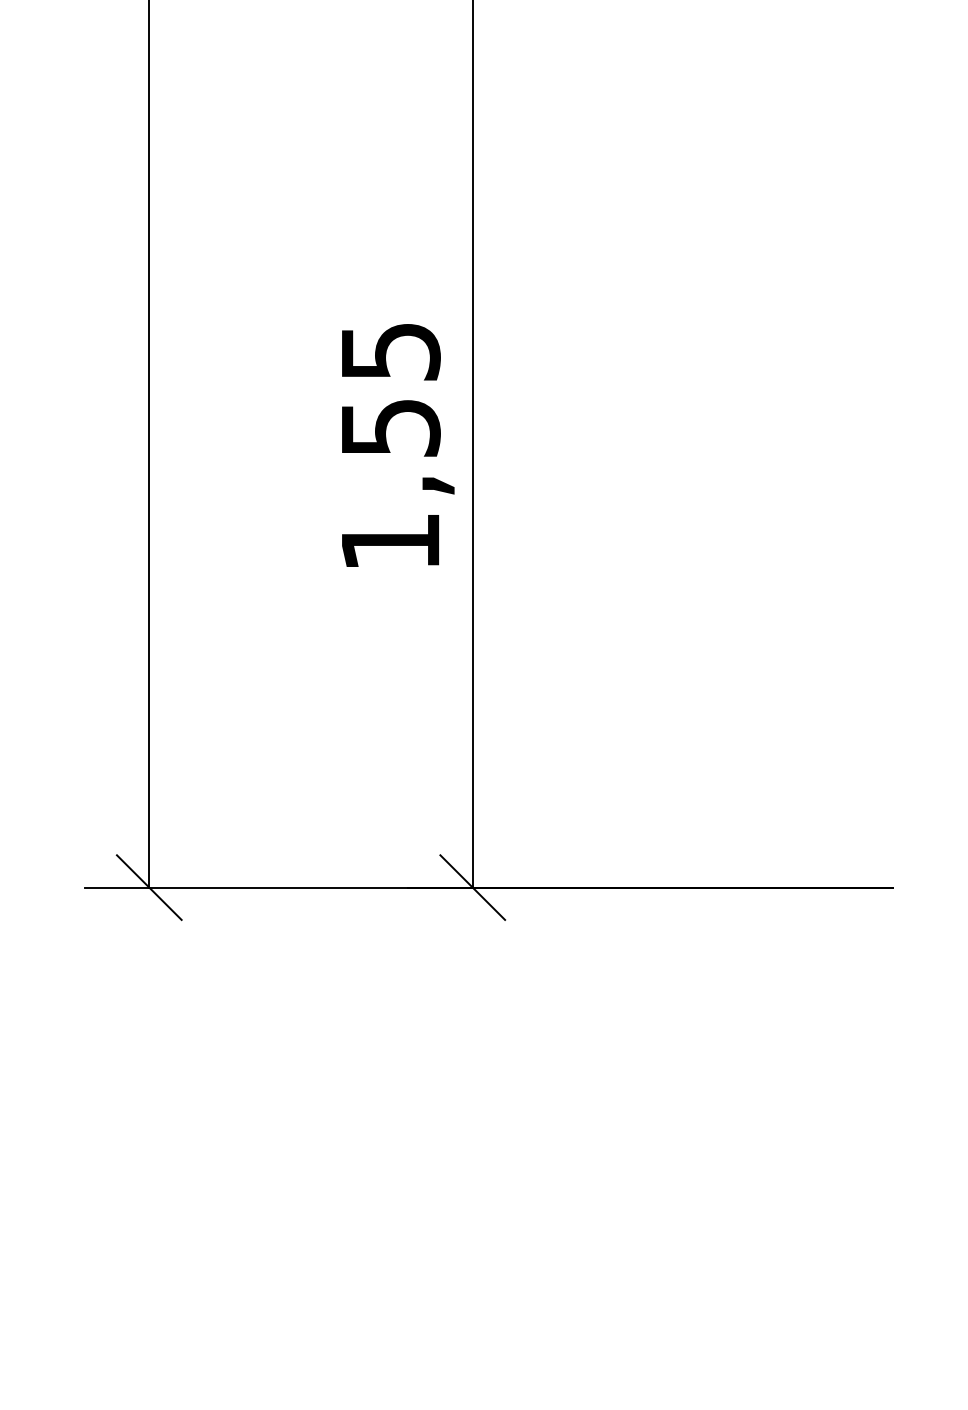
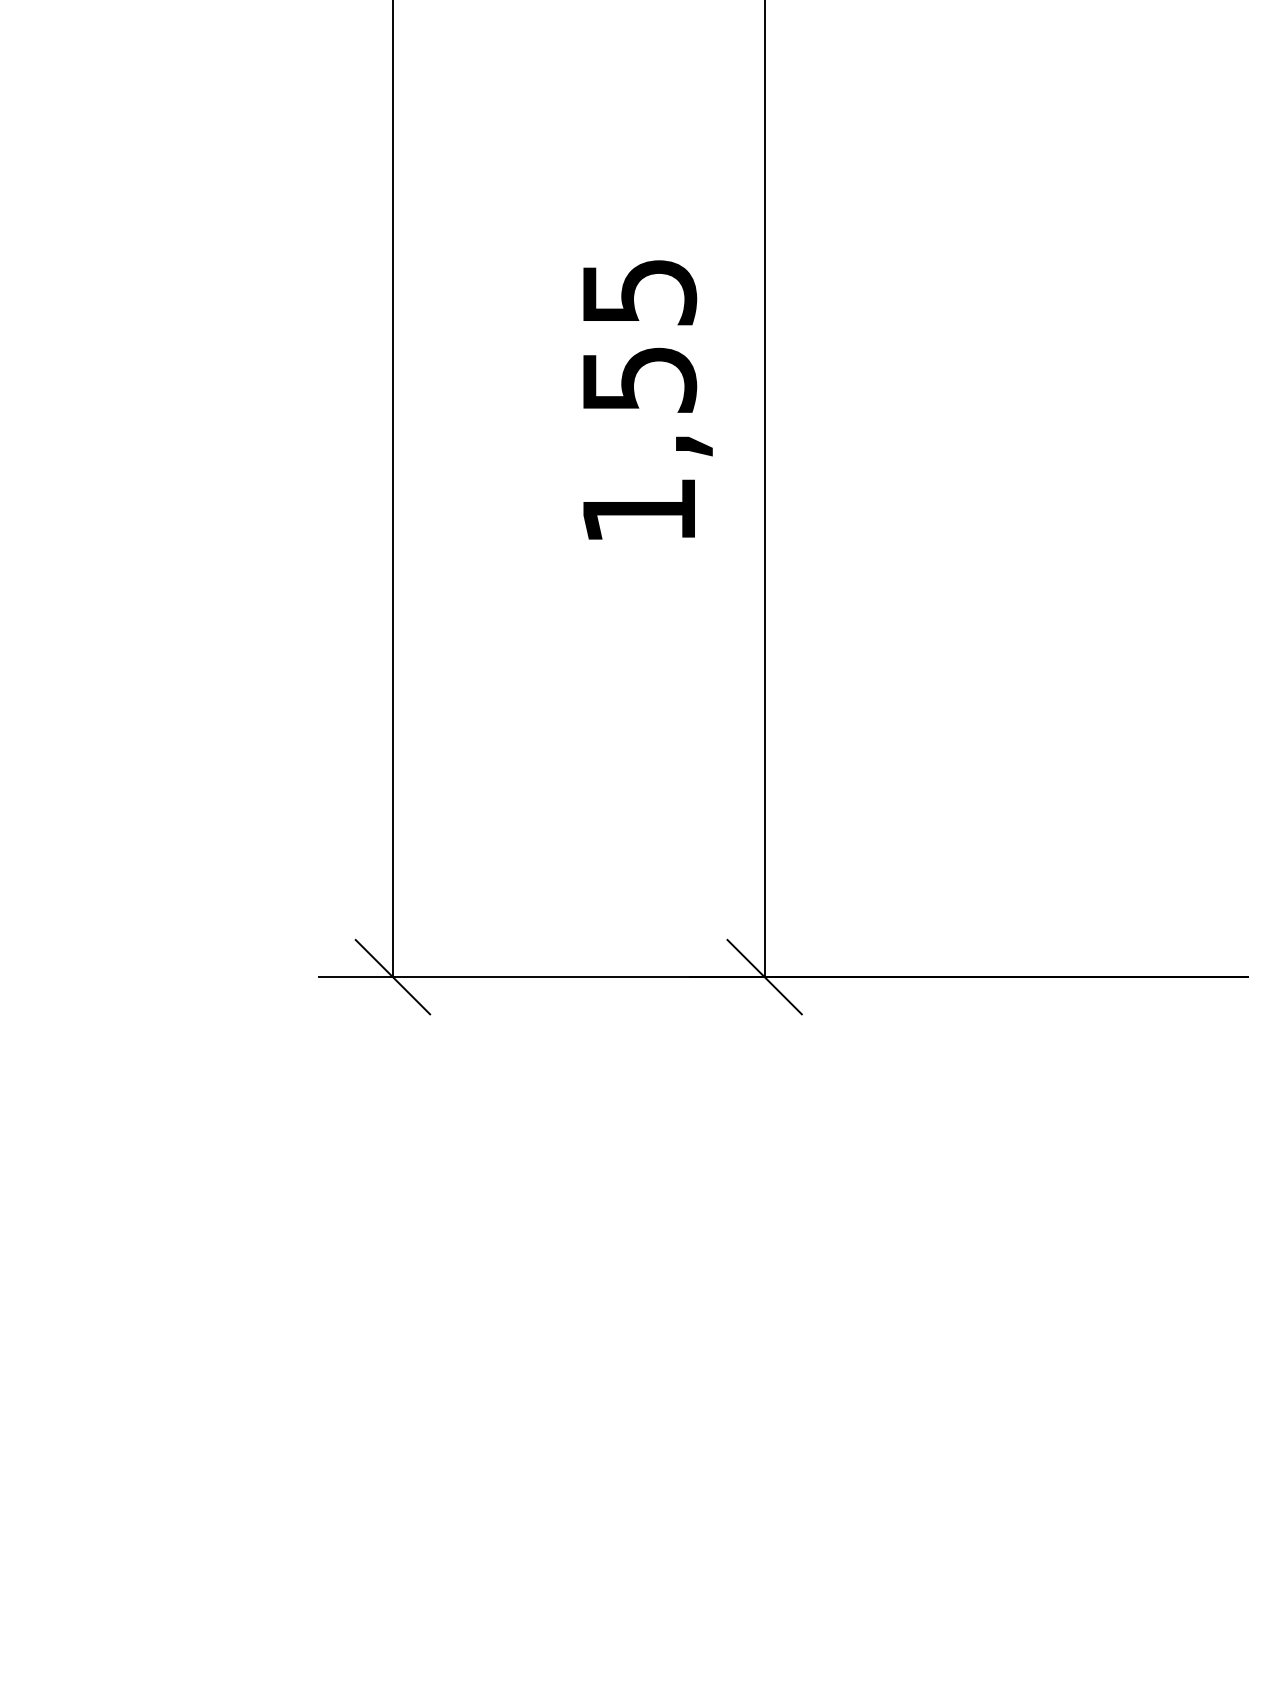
text: (397, 445) -> (647, 399), moved

